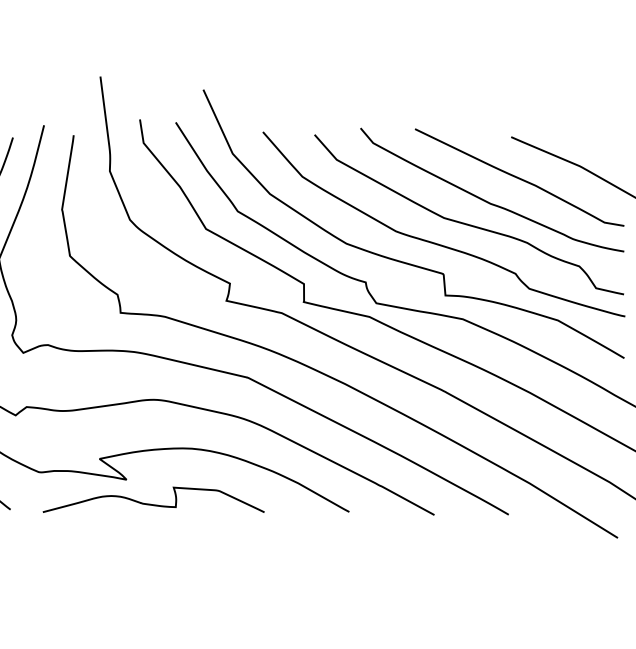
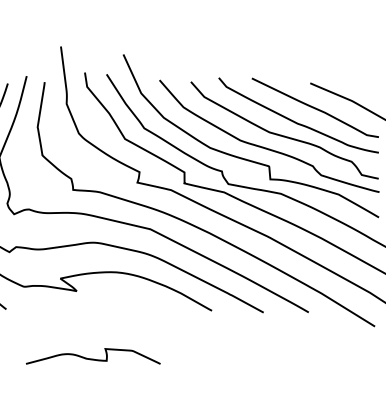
curve: (154, 503) -> (93, 358), moved

